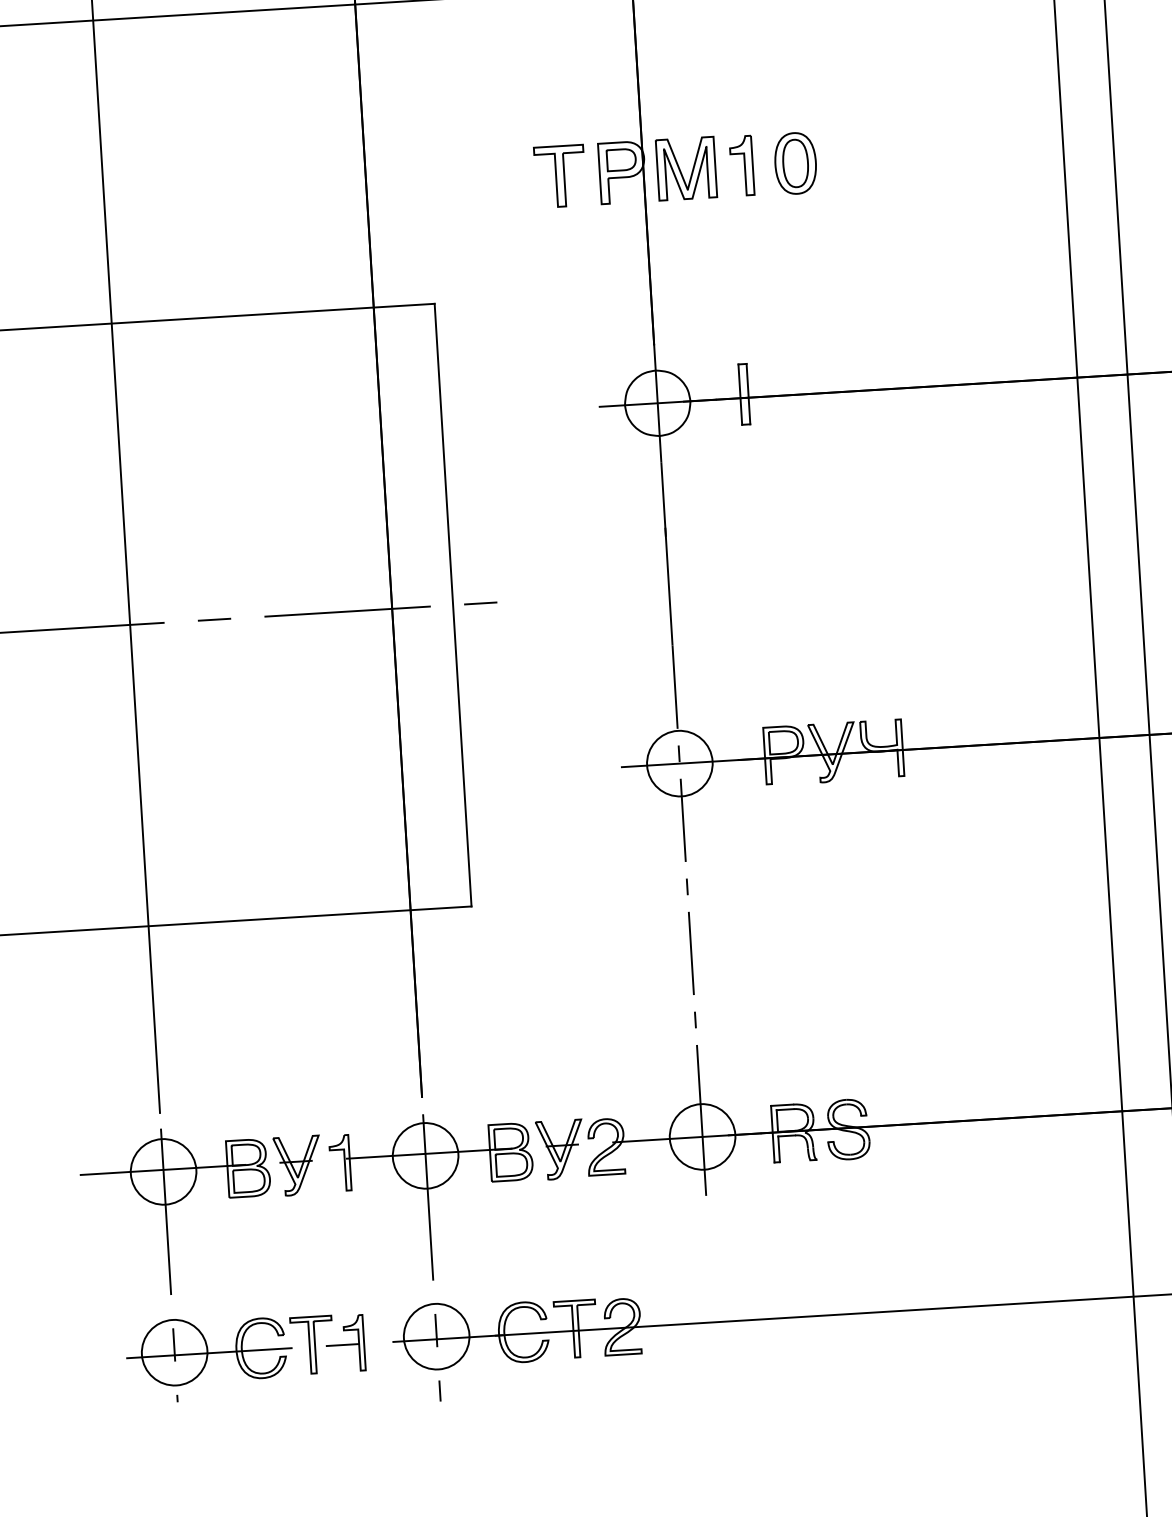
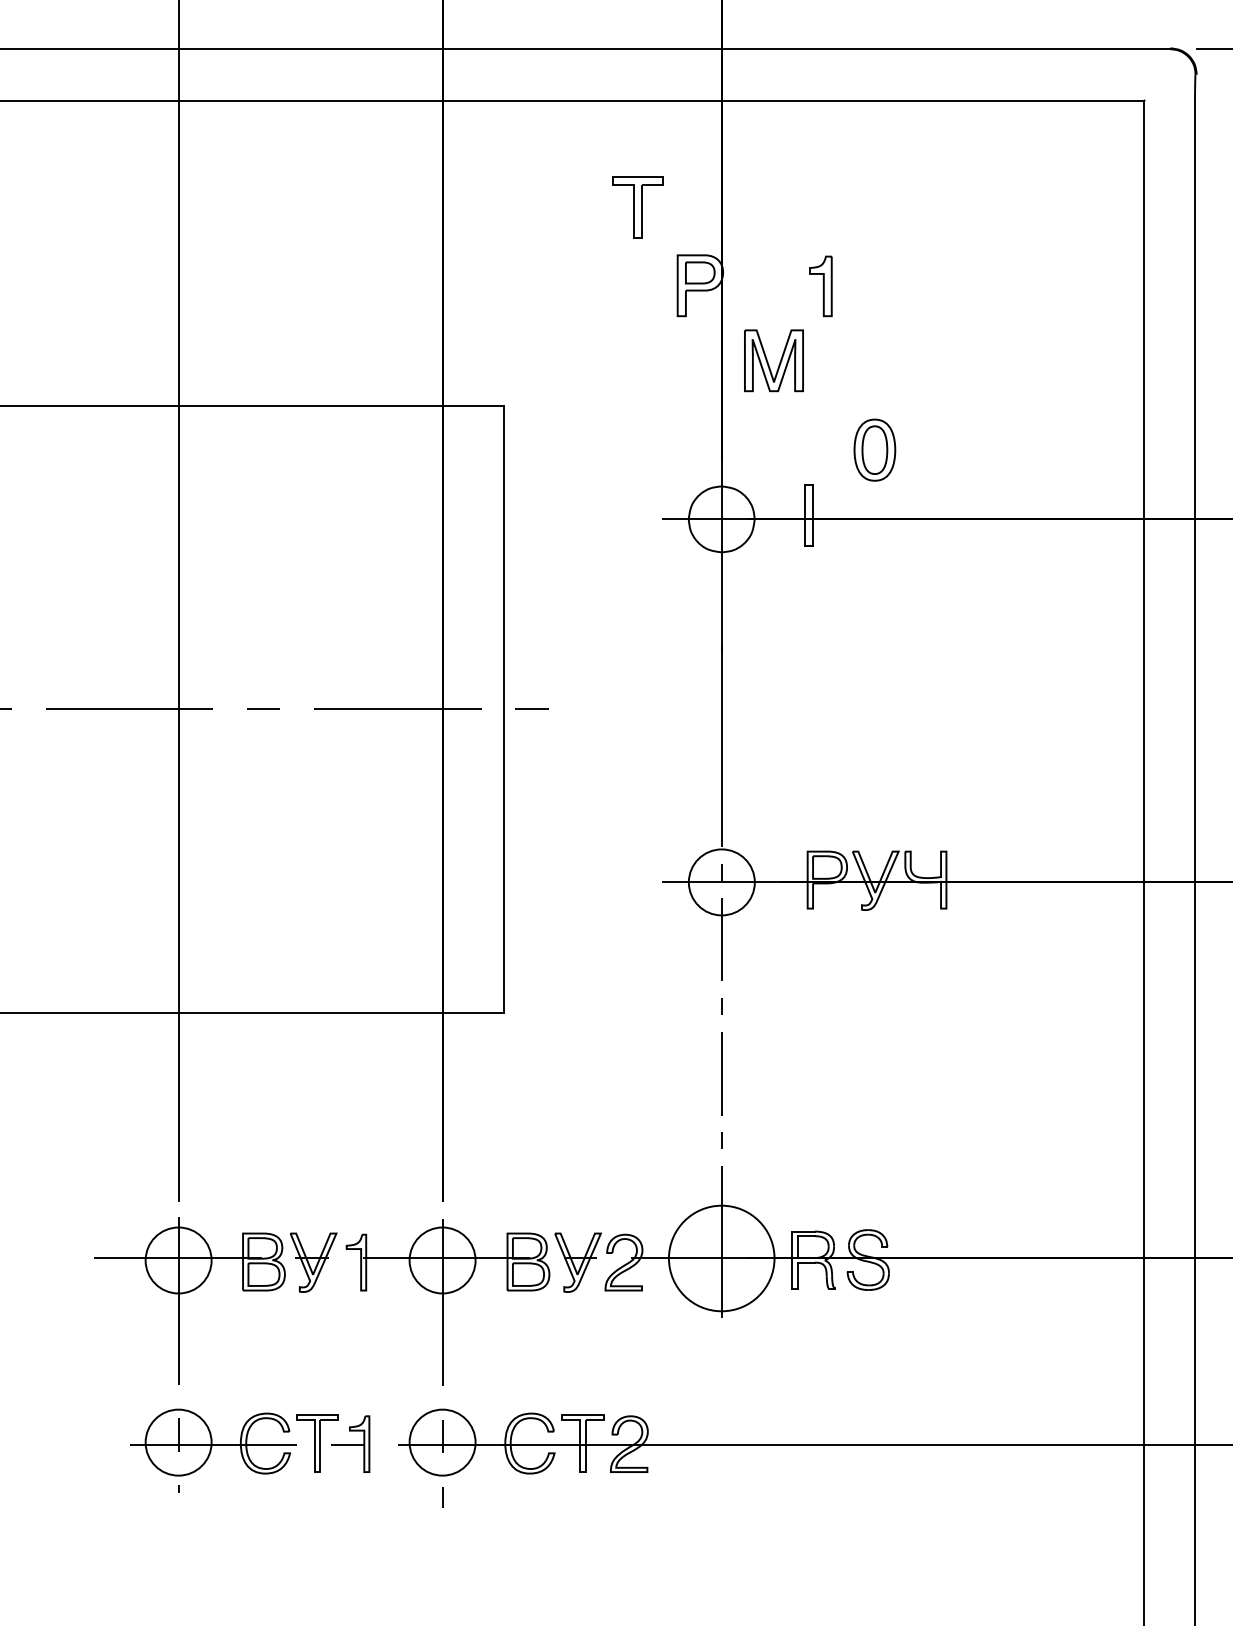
part: (795, 162) -> (874, 449), moved
part: (685, 168) -> (773, 360), moved
part: (559, 176) -> (637, 207), moved
circle: (702, 1136) -> (721, 1258), size x1.6

